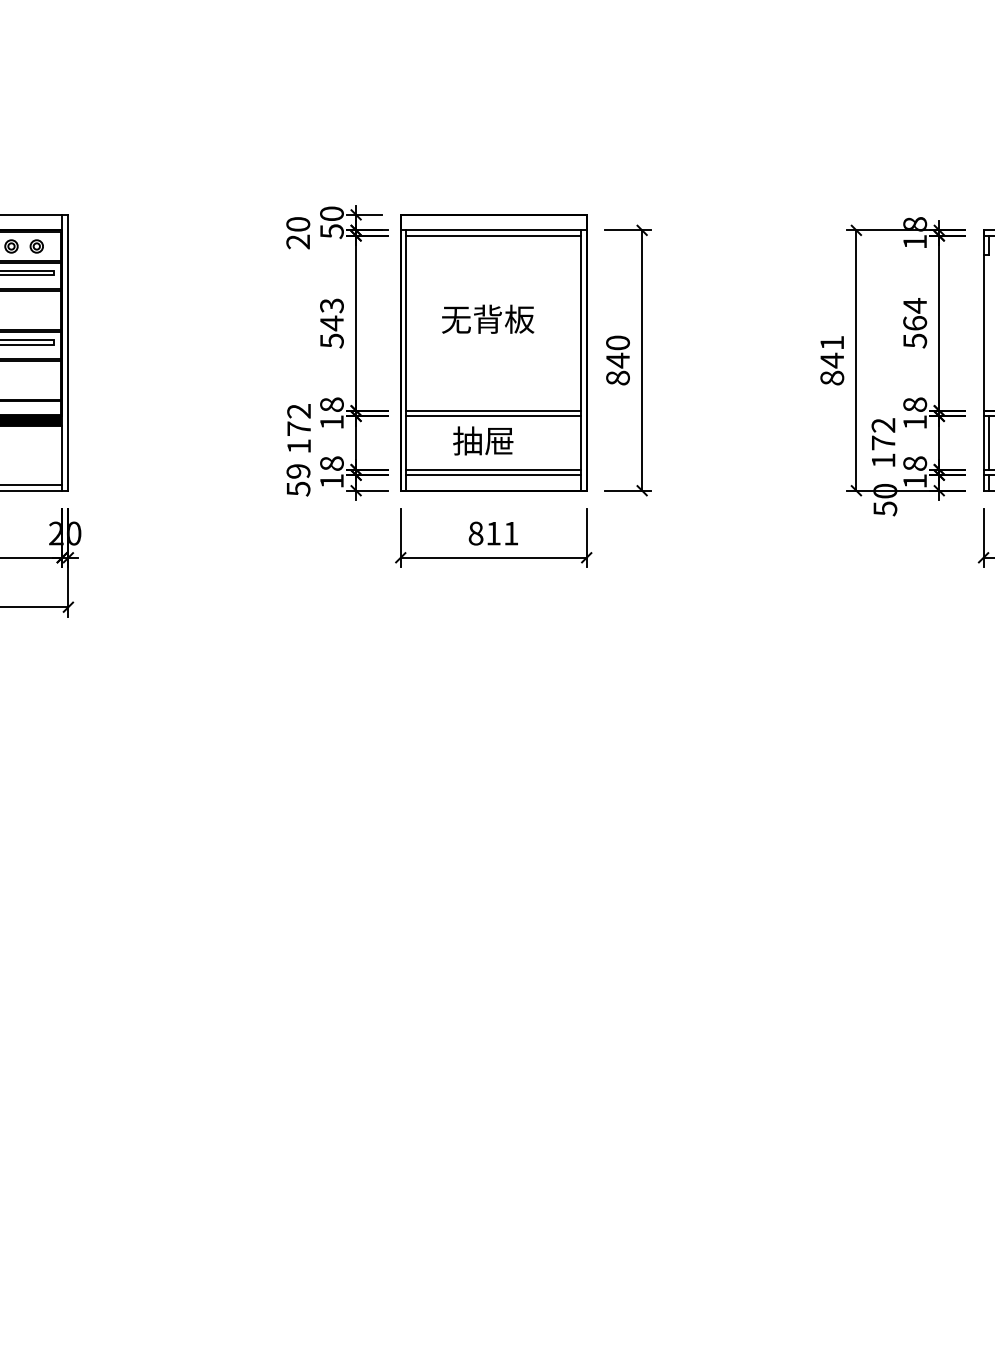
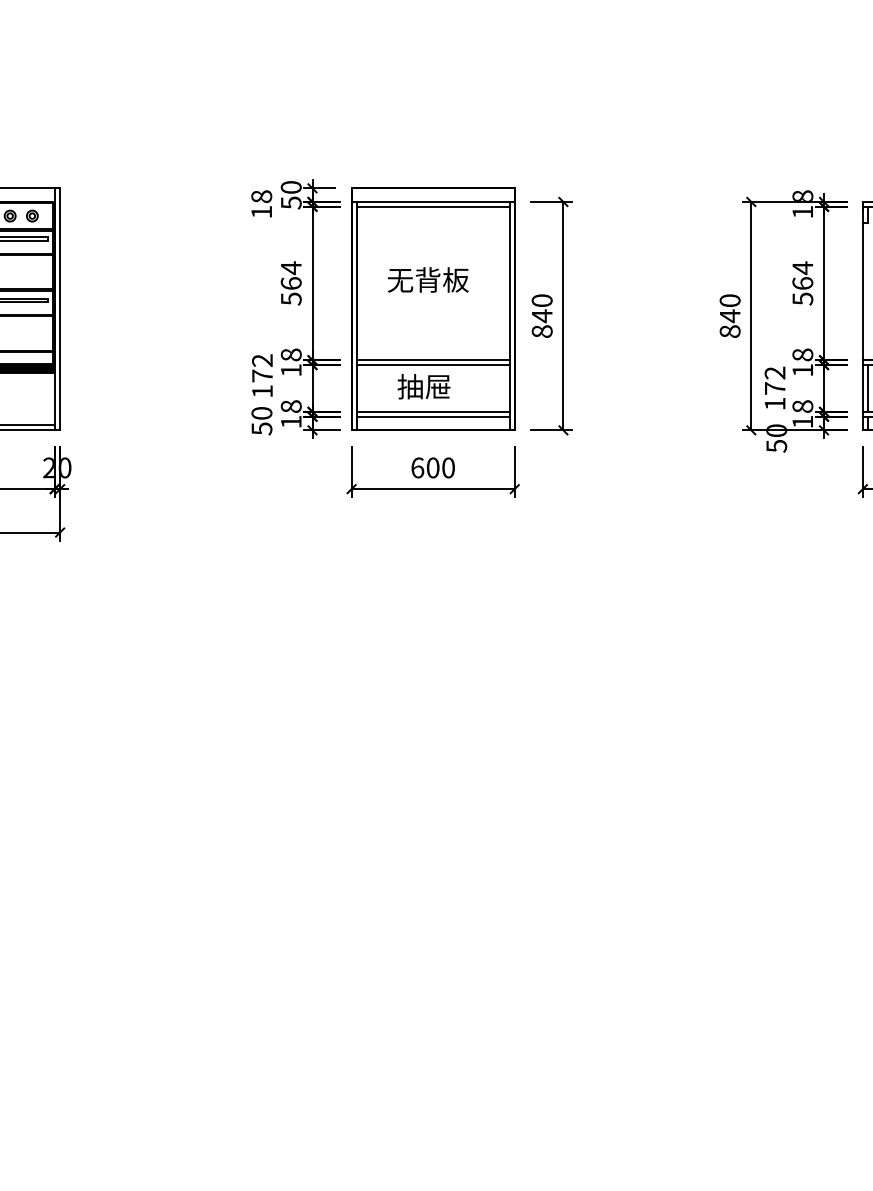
text: (298, 233) -> (261, 204), 20 -> 18
text: (331, 314) -> (290, 275), 543 -> 564
text: (831, 342) -> (729, 300), 841 -> 840
text: (298, 471) -> (261, 413), 59 -> 50
text: (492, 533) -> (432, 467), 811 -> 600

